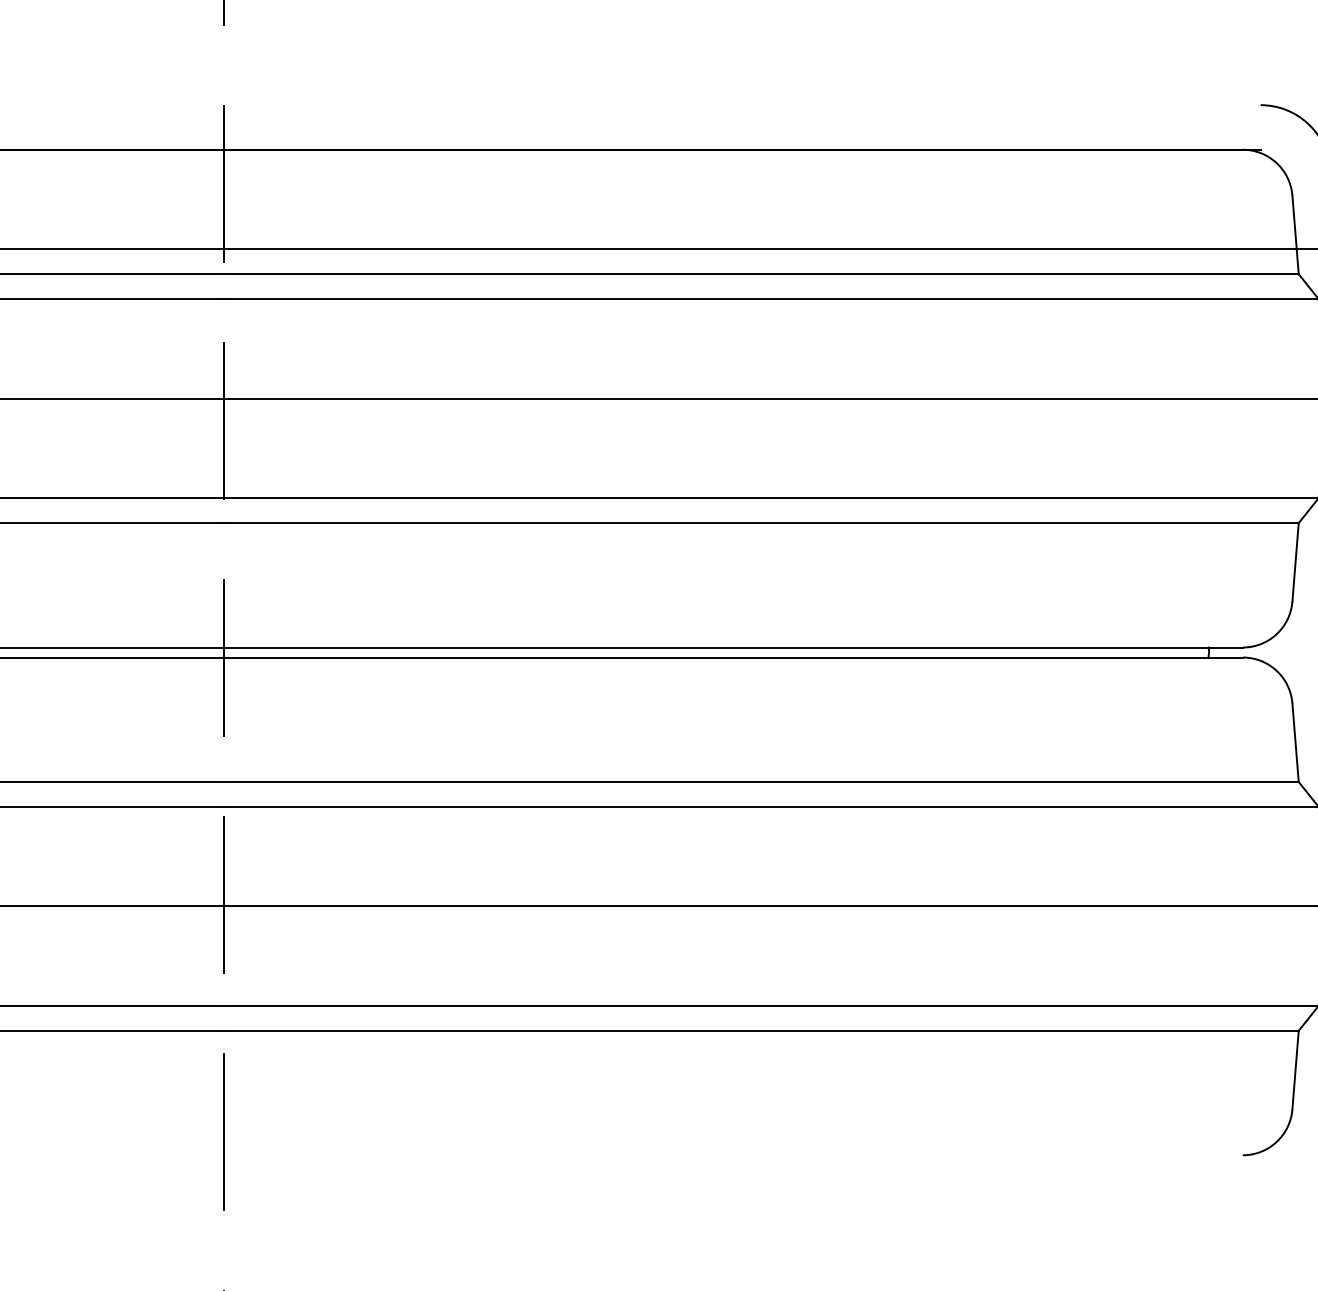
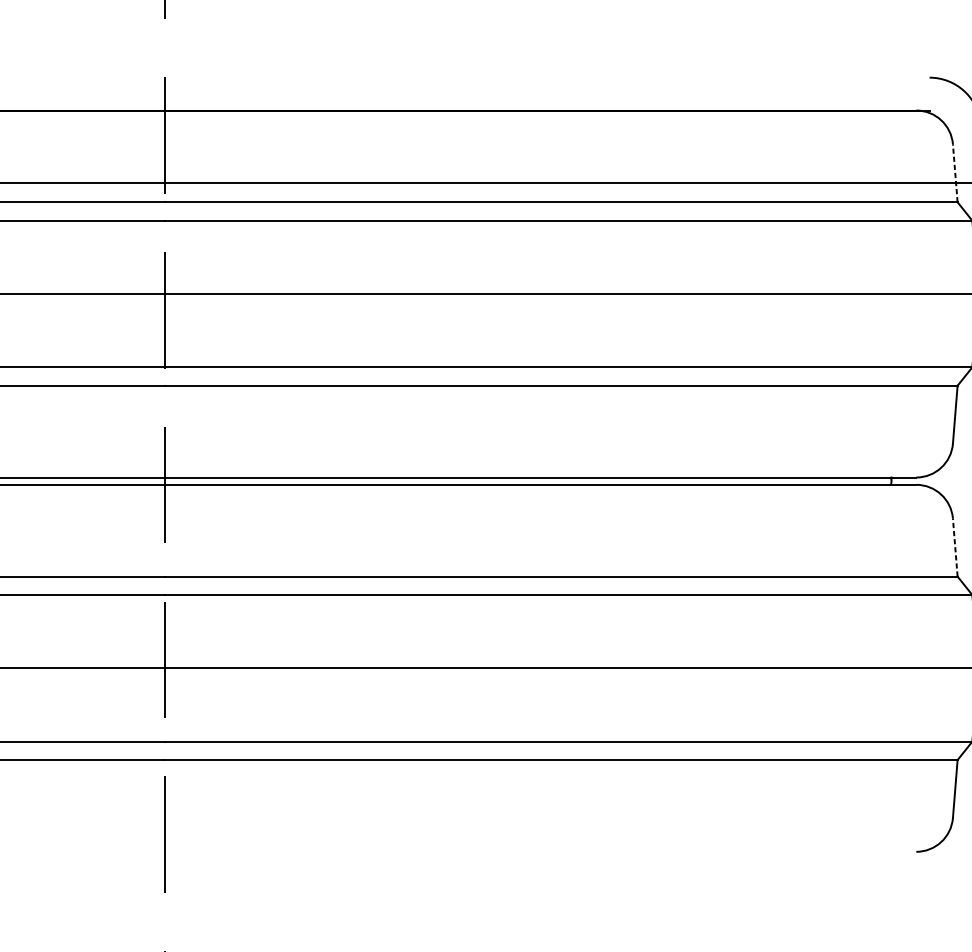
line: (1295, 234) -> (955, 173), solid -> dashed
line: (1295, 742) -> (955, 547), solid -> dashed

